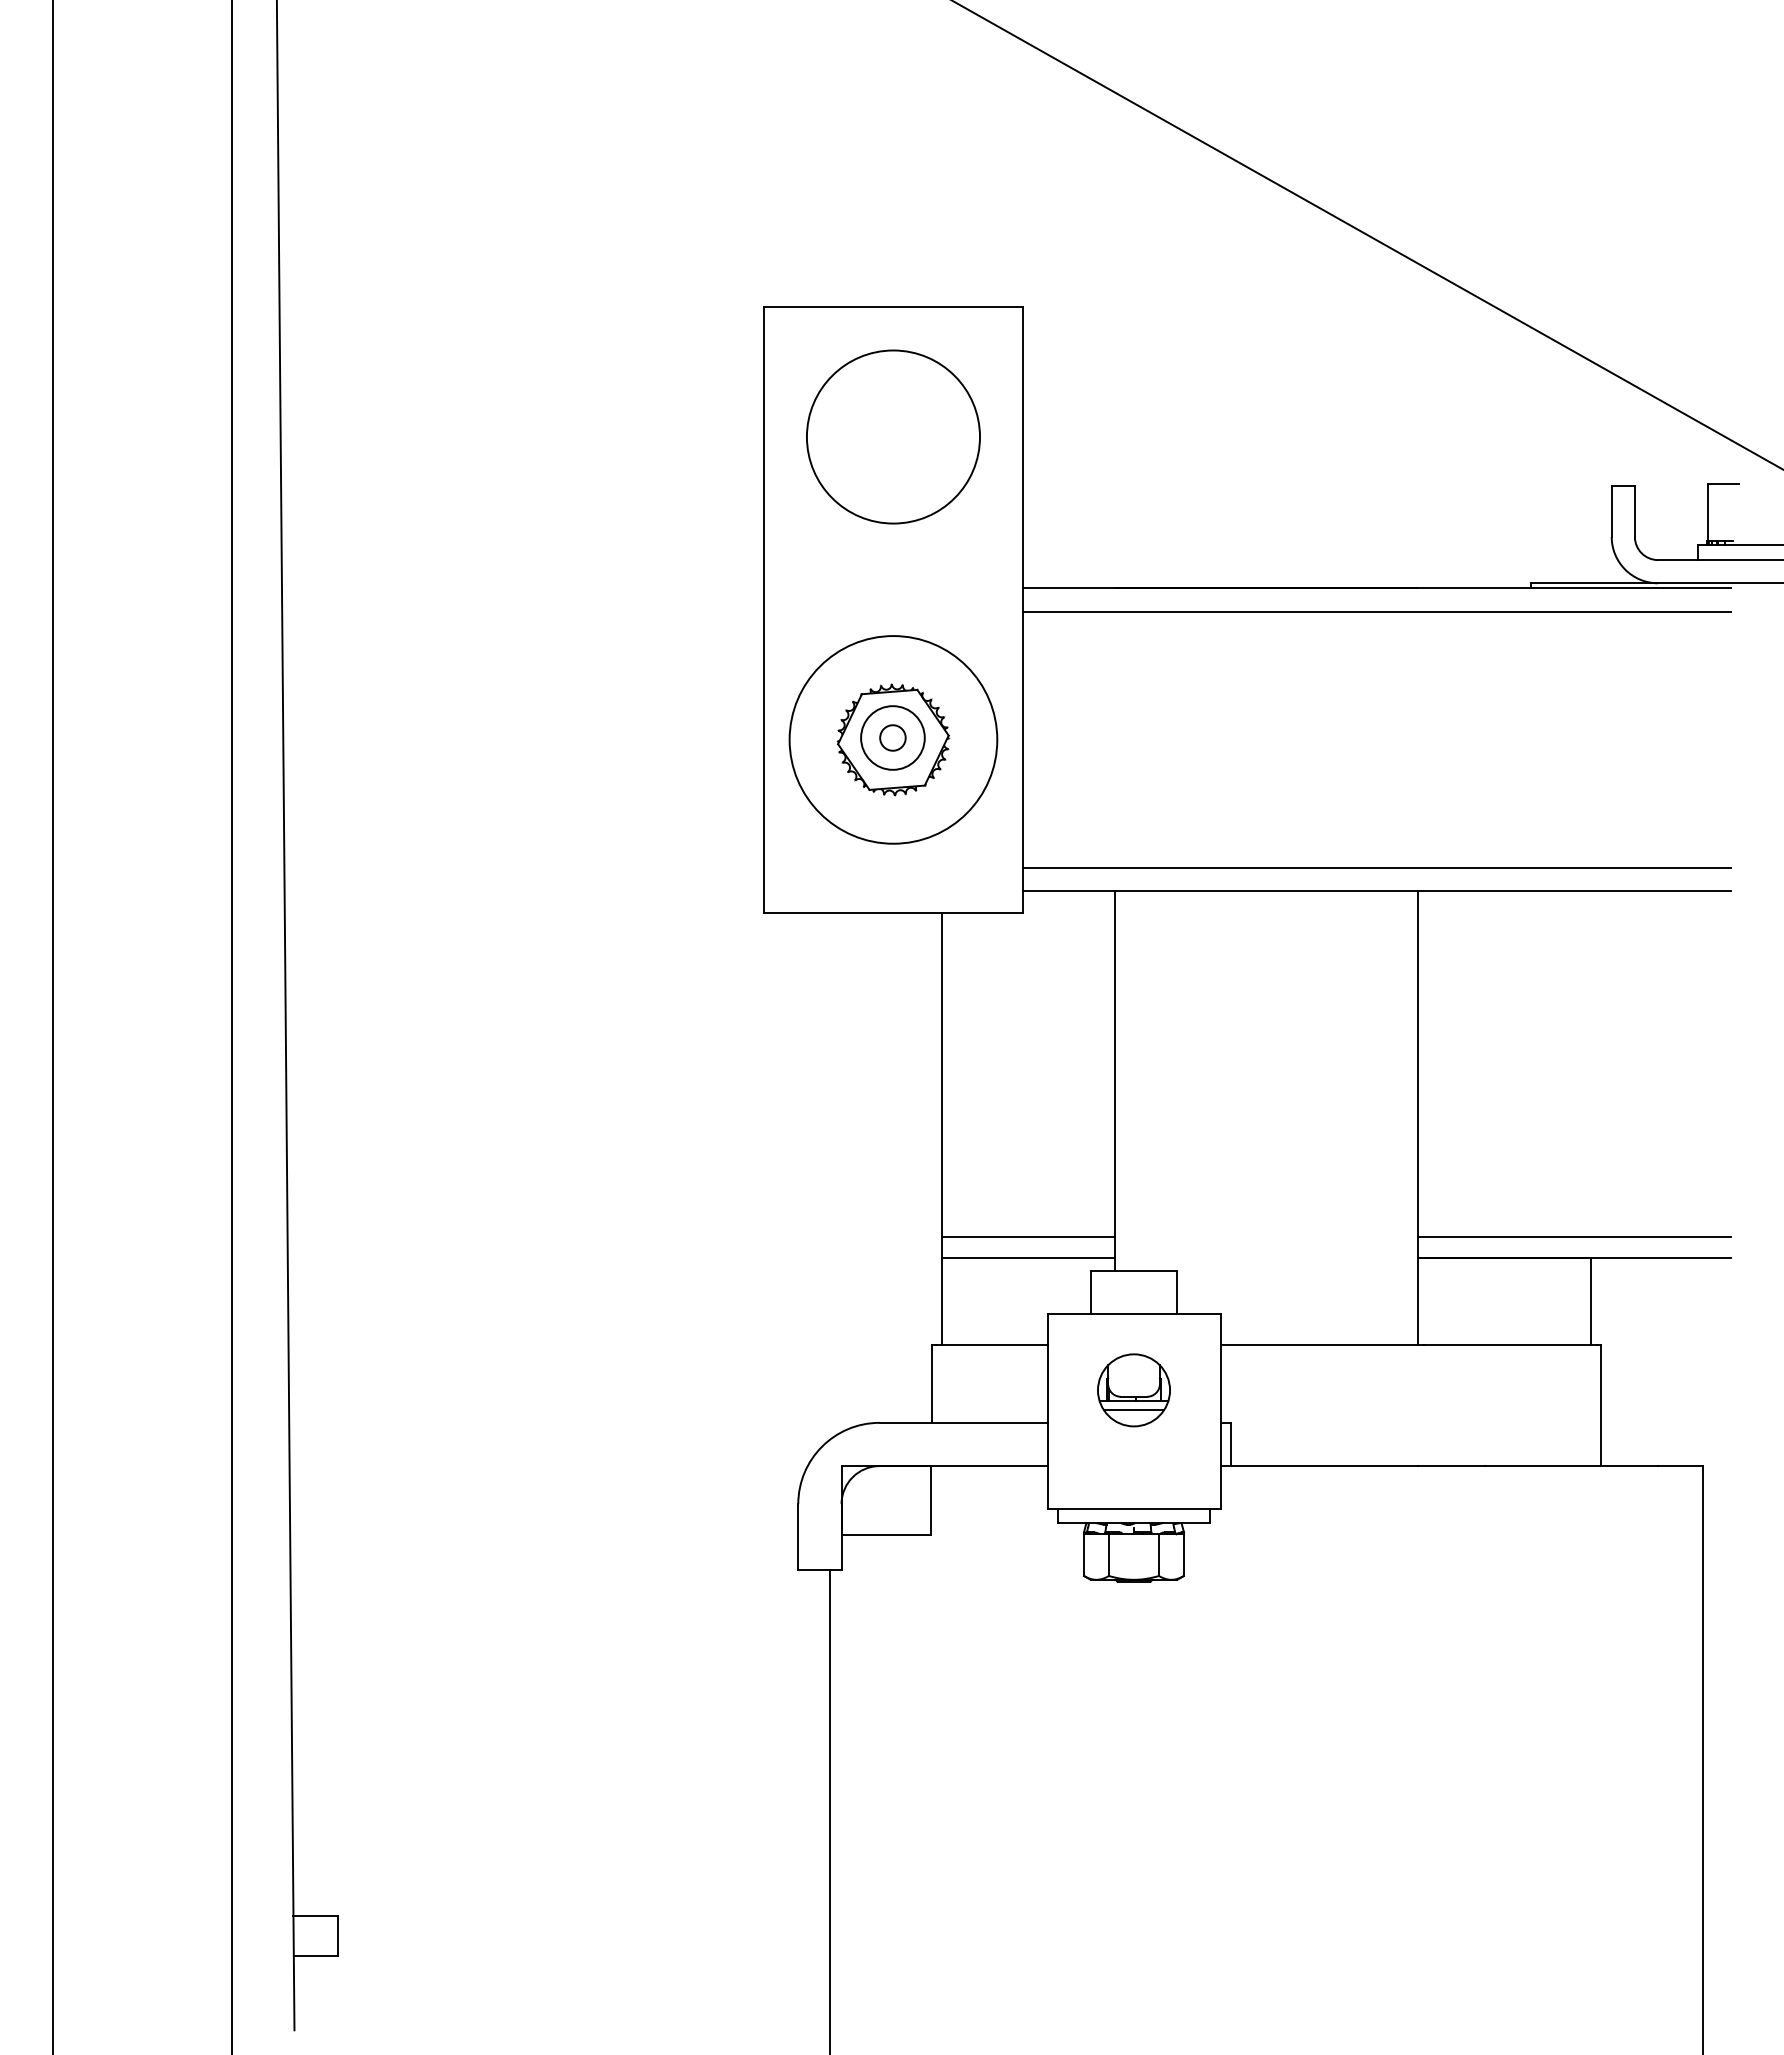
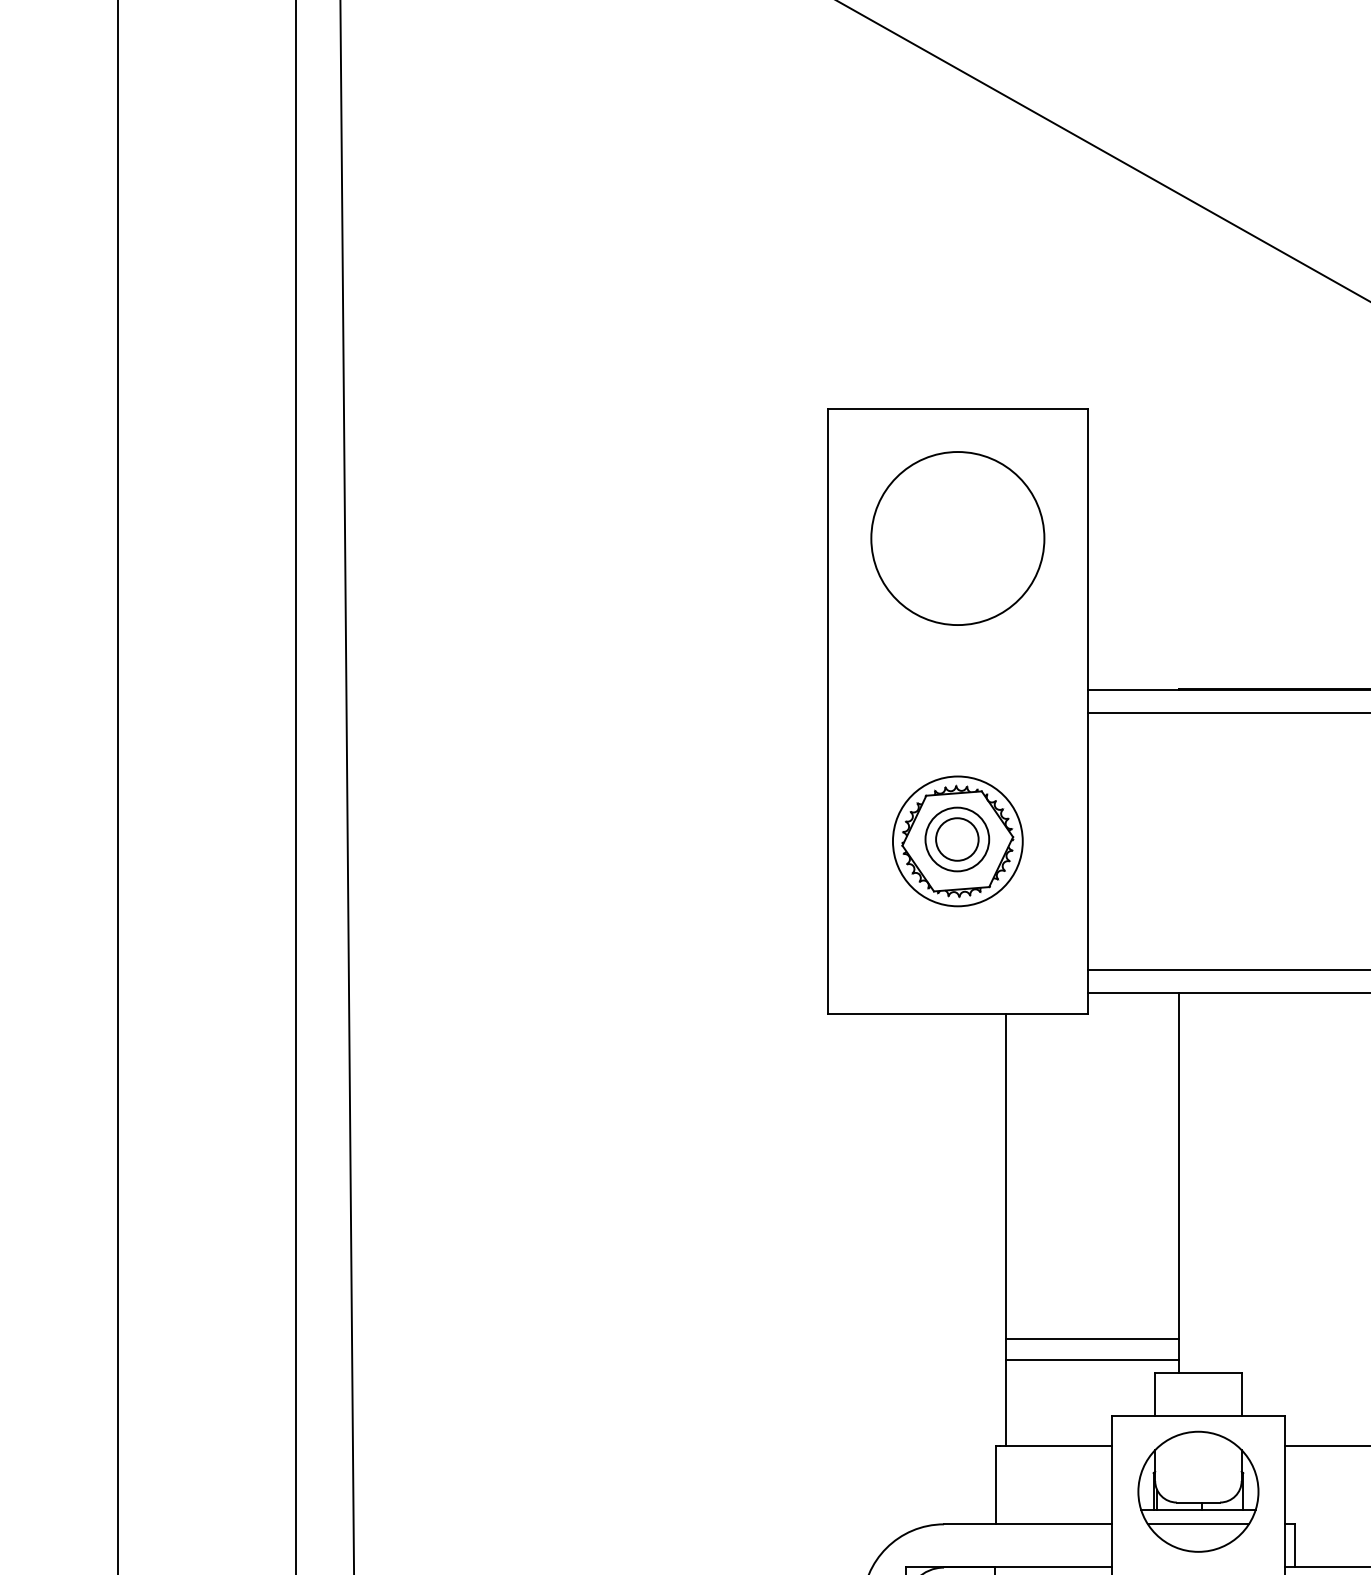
circle: (892, 737) -> (956, 839), size x1.67
circle: (893, 739) -> (957, 841), size x0.62
part: (1133, 1390) -> (1197, 1492), size x1.67

